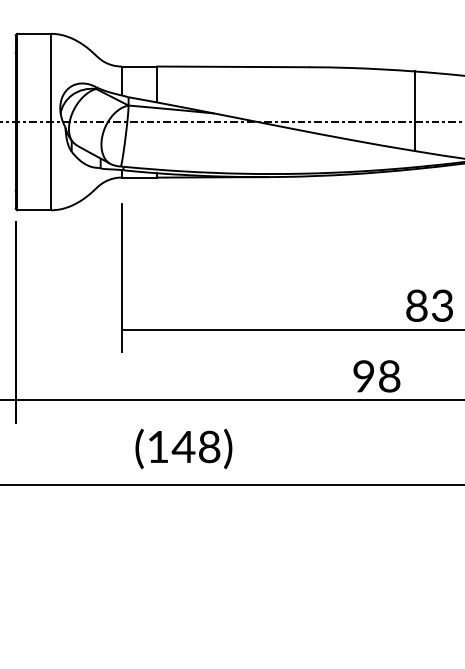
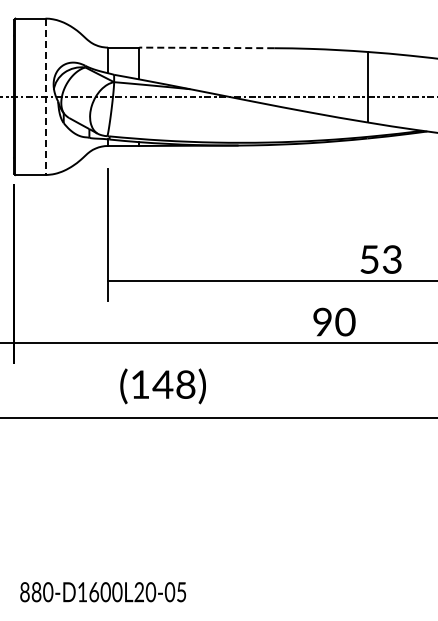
line: (232, 66) -> (206, 47), solid -> dashed
line: (51, 122) -> (45, 97), solid -> dashed
text: (416, 305) -> (369, 259), 83 -> 53
text: (389, 376) -> (345, 322), 98 -> 90

